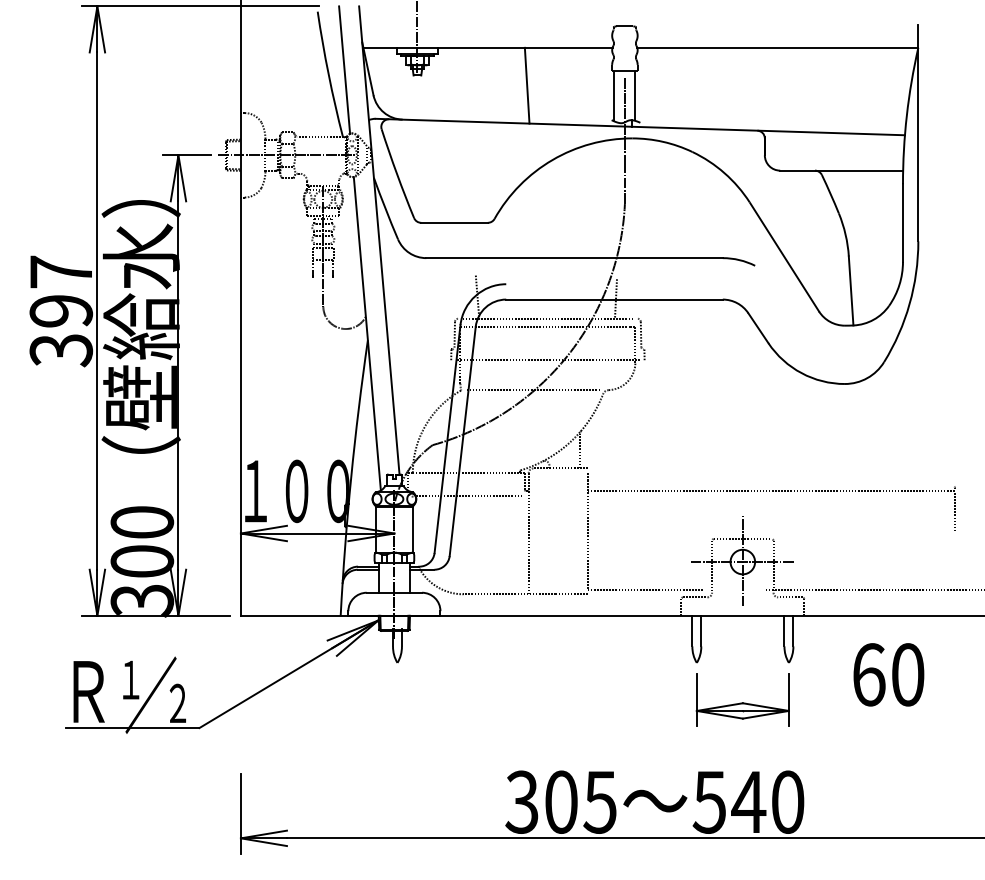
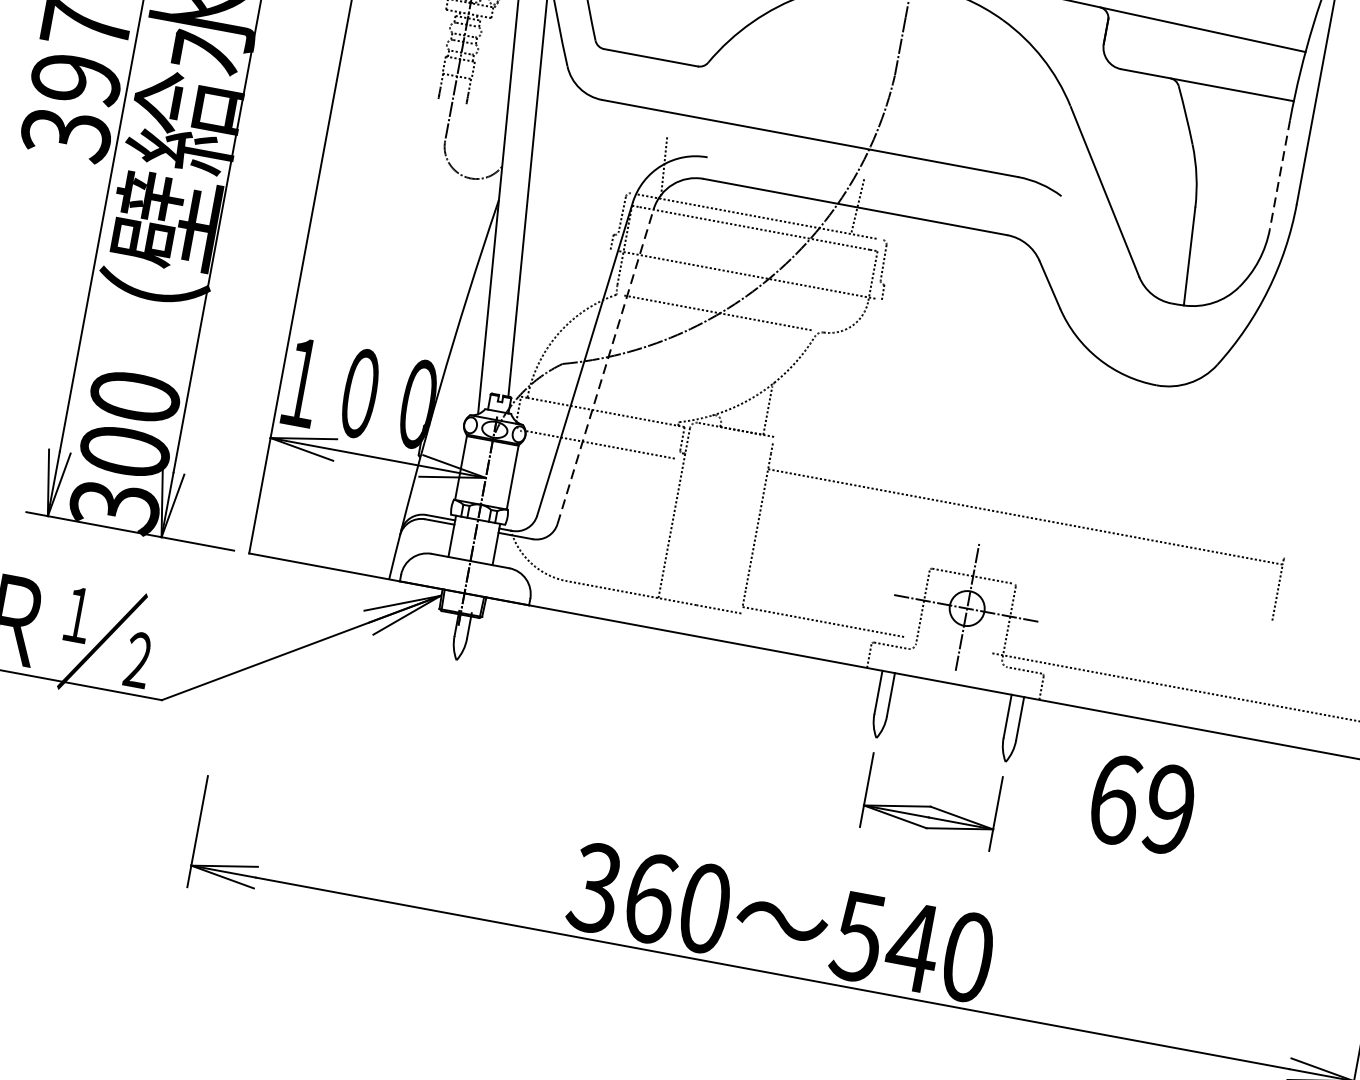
line: (902, 223) -> (1279, 175), solid -> dashed
line: (462, 440) -> (605, 365), solid -> dashed
text: (907, 674) -> (1168, 809), 60 -> 69
text: (580, 801) -> (677, 902), 305 -> 360

